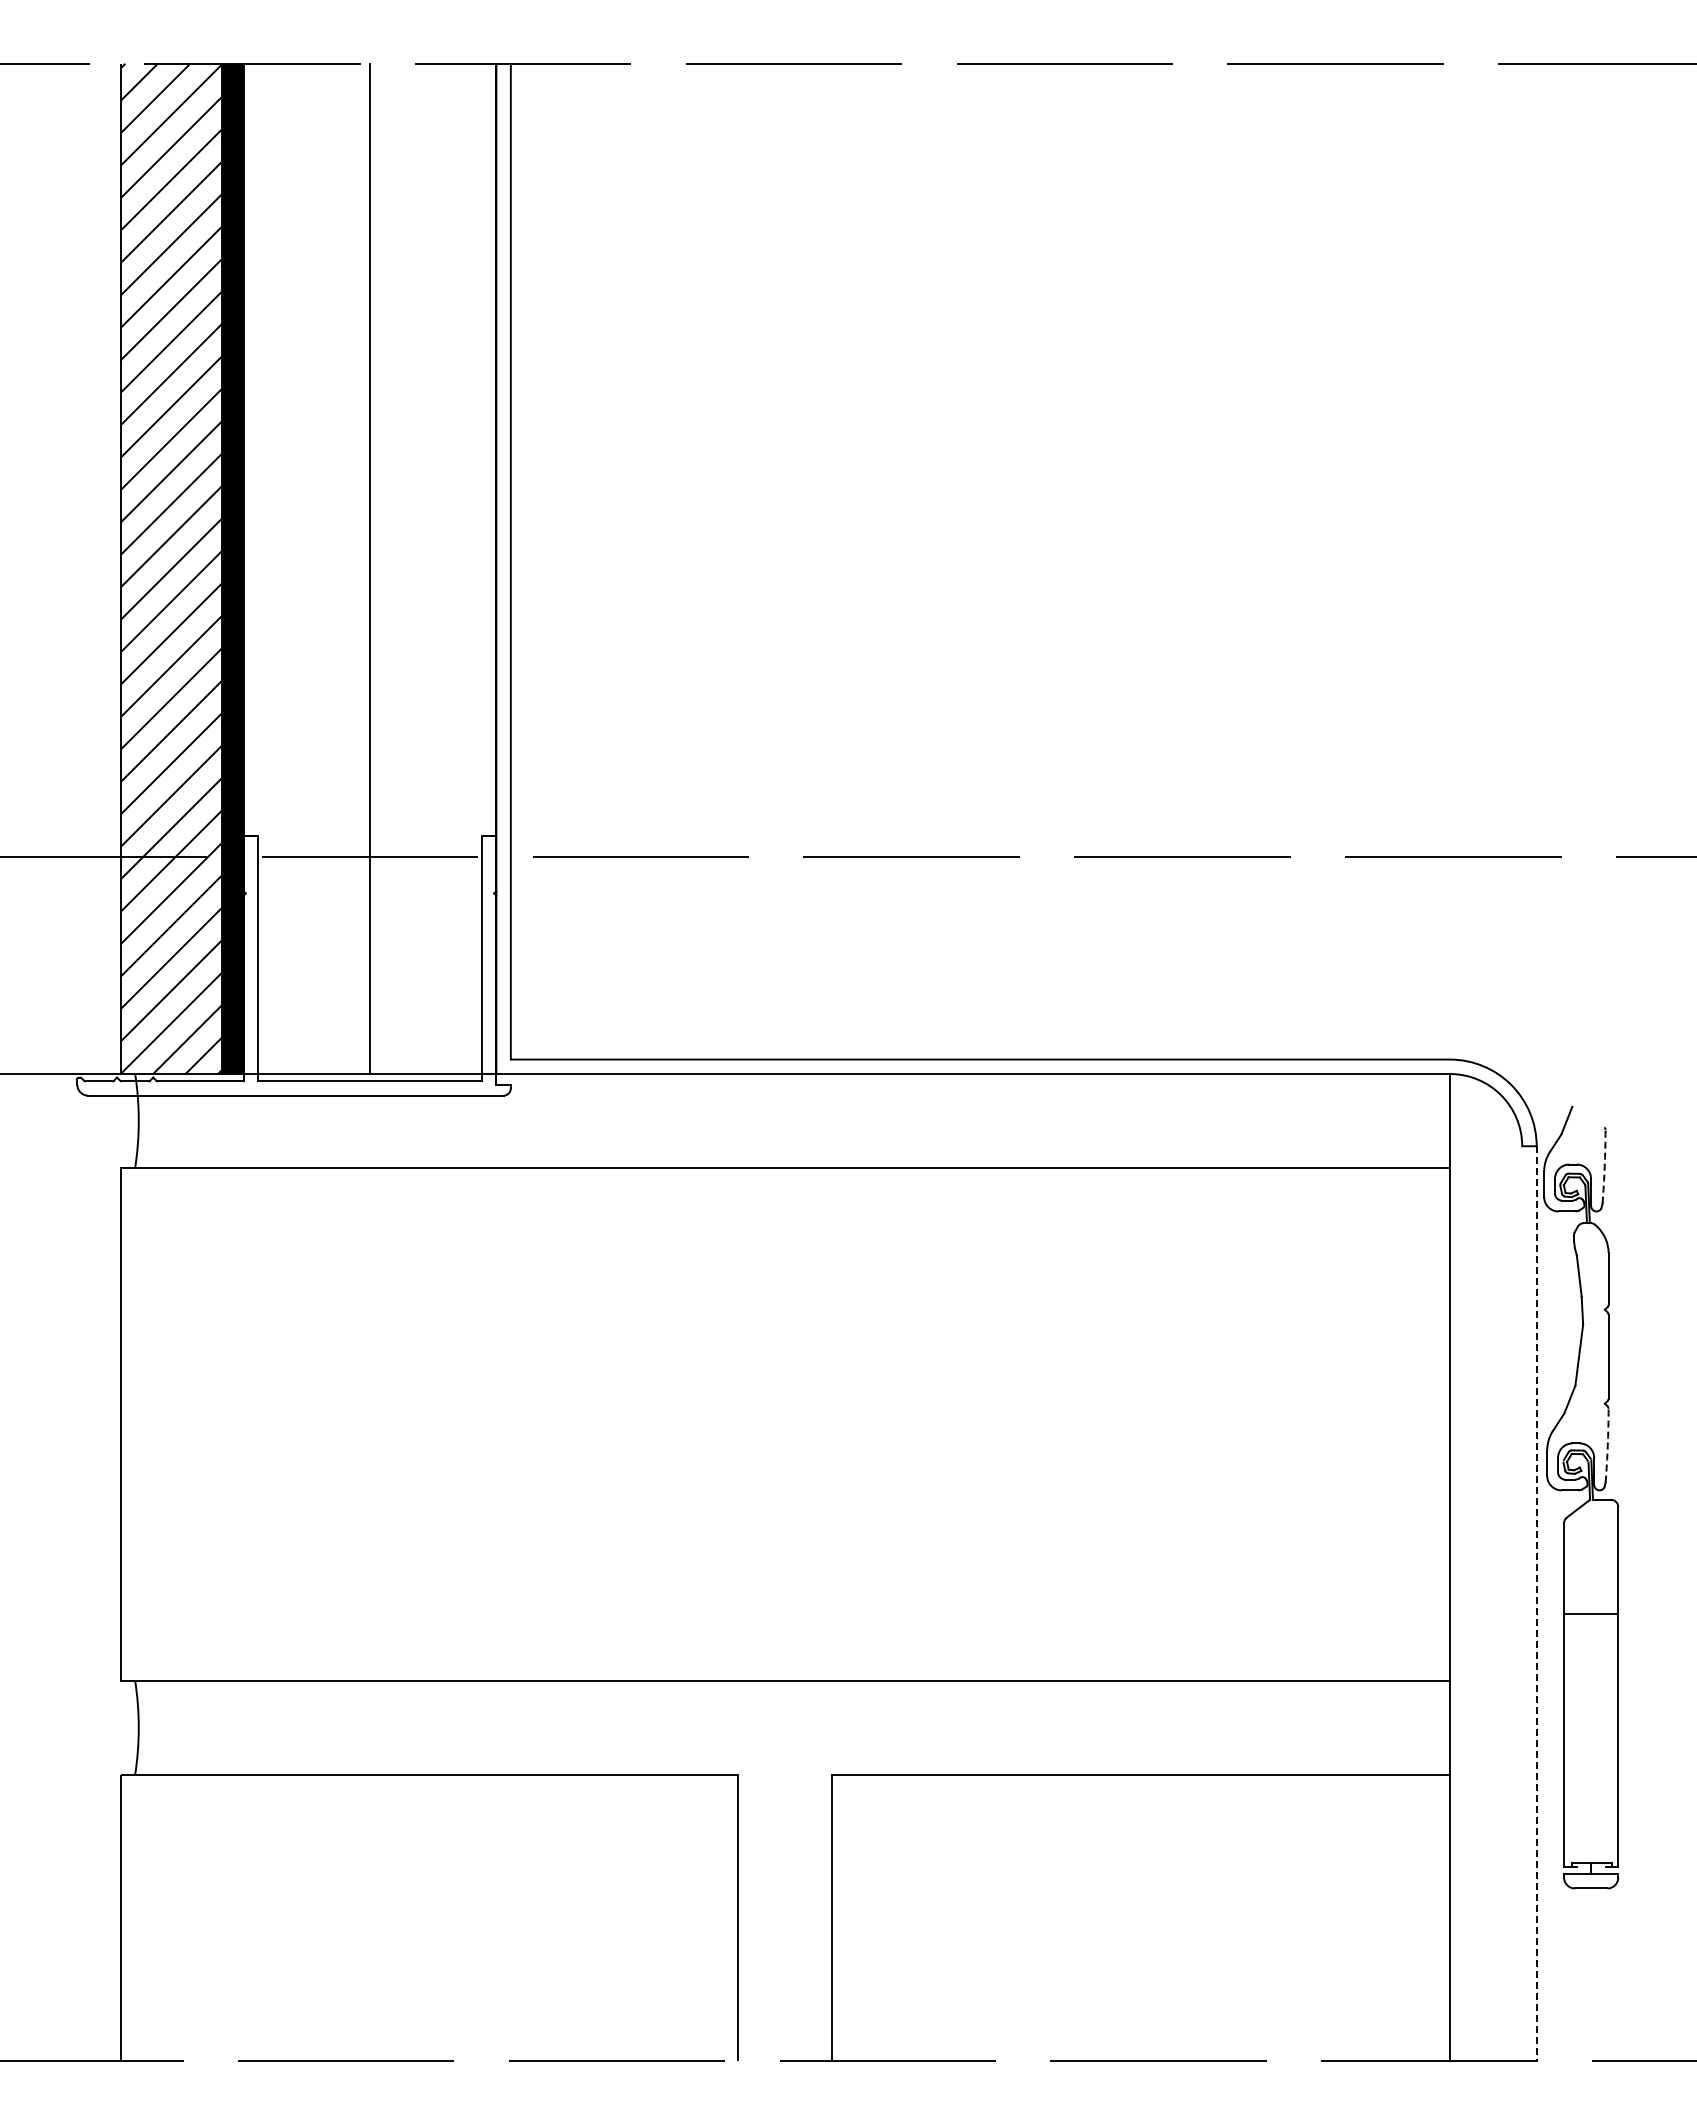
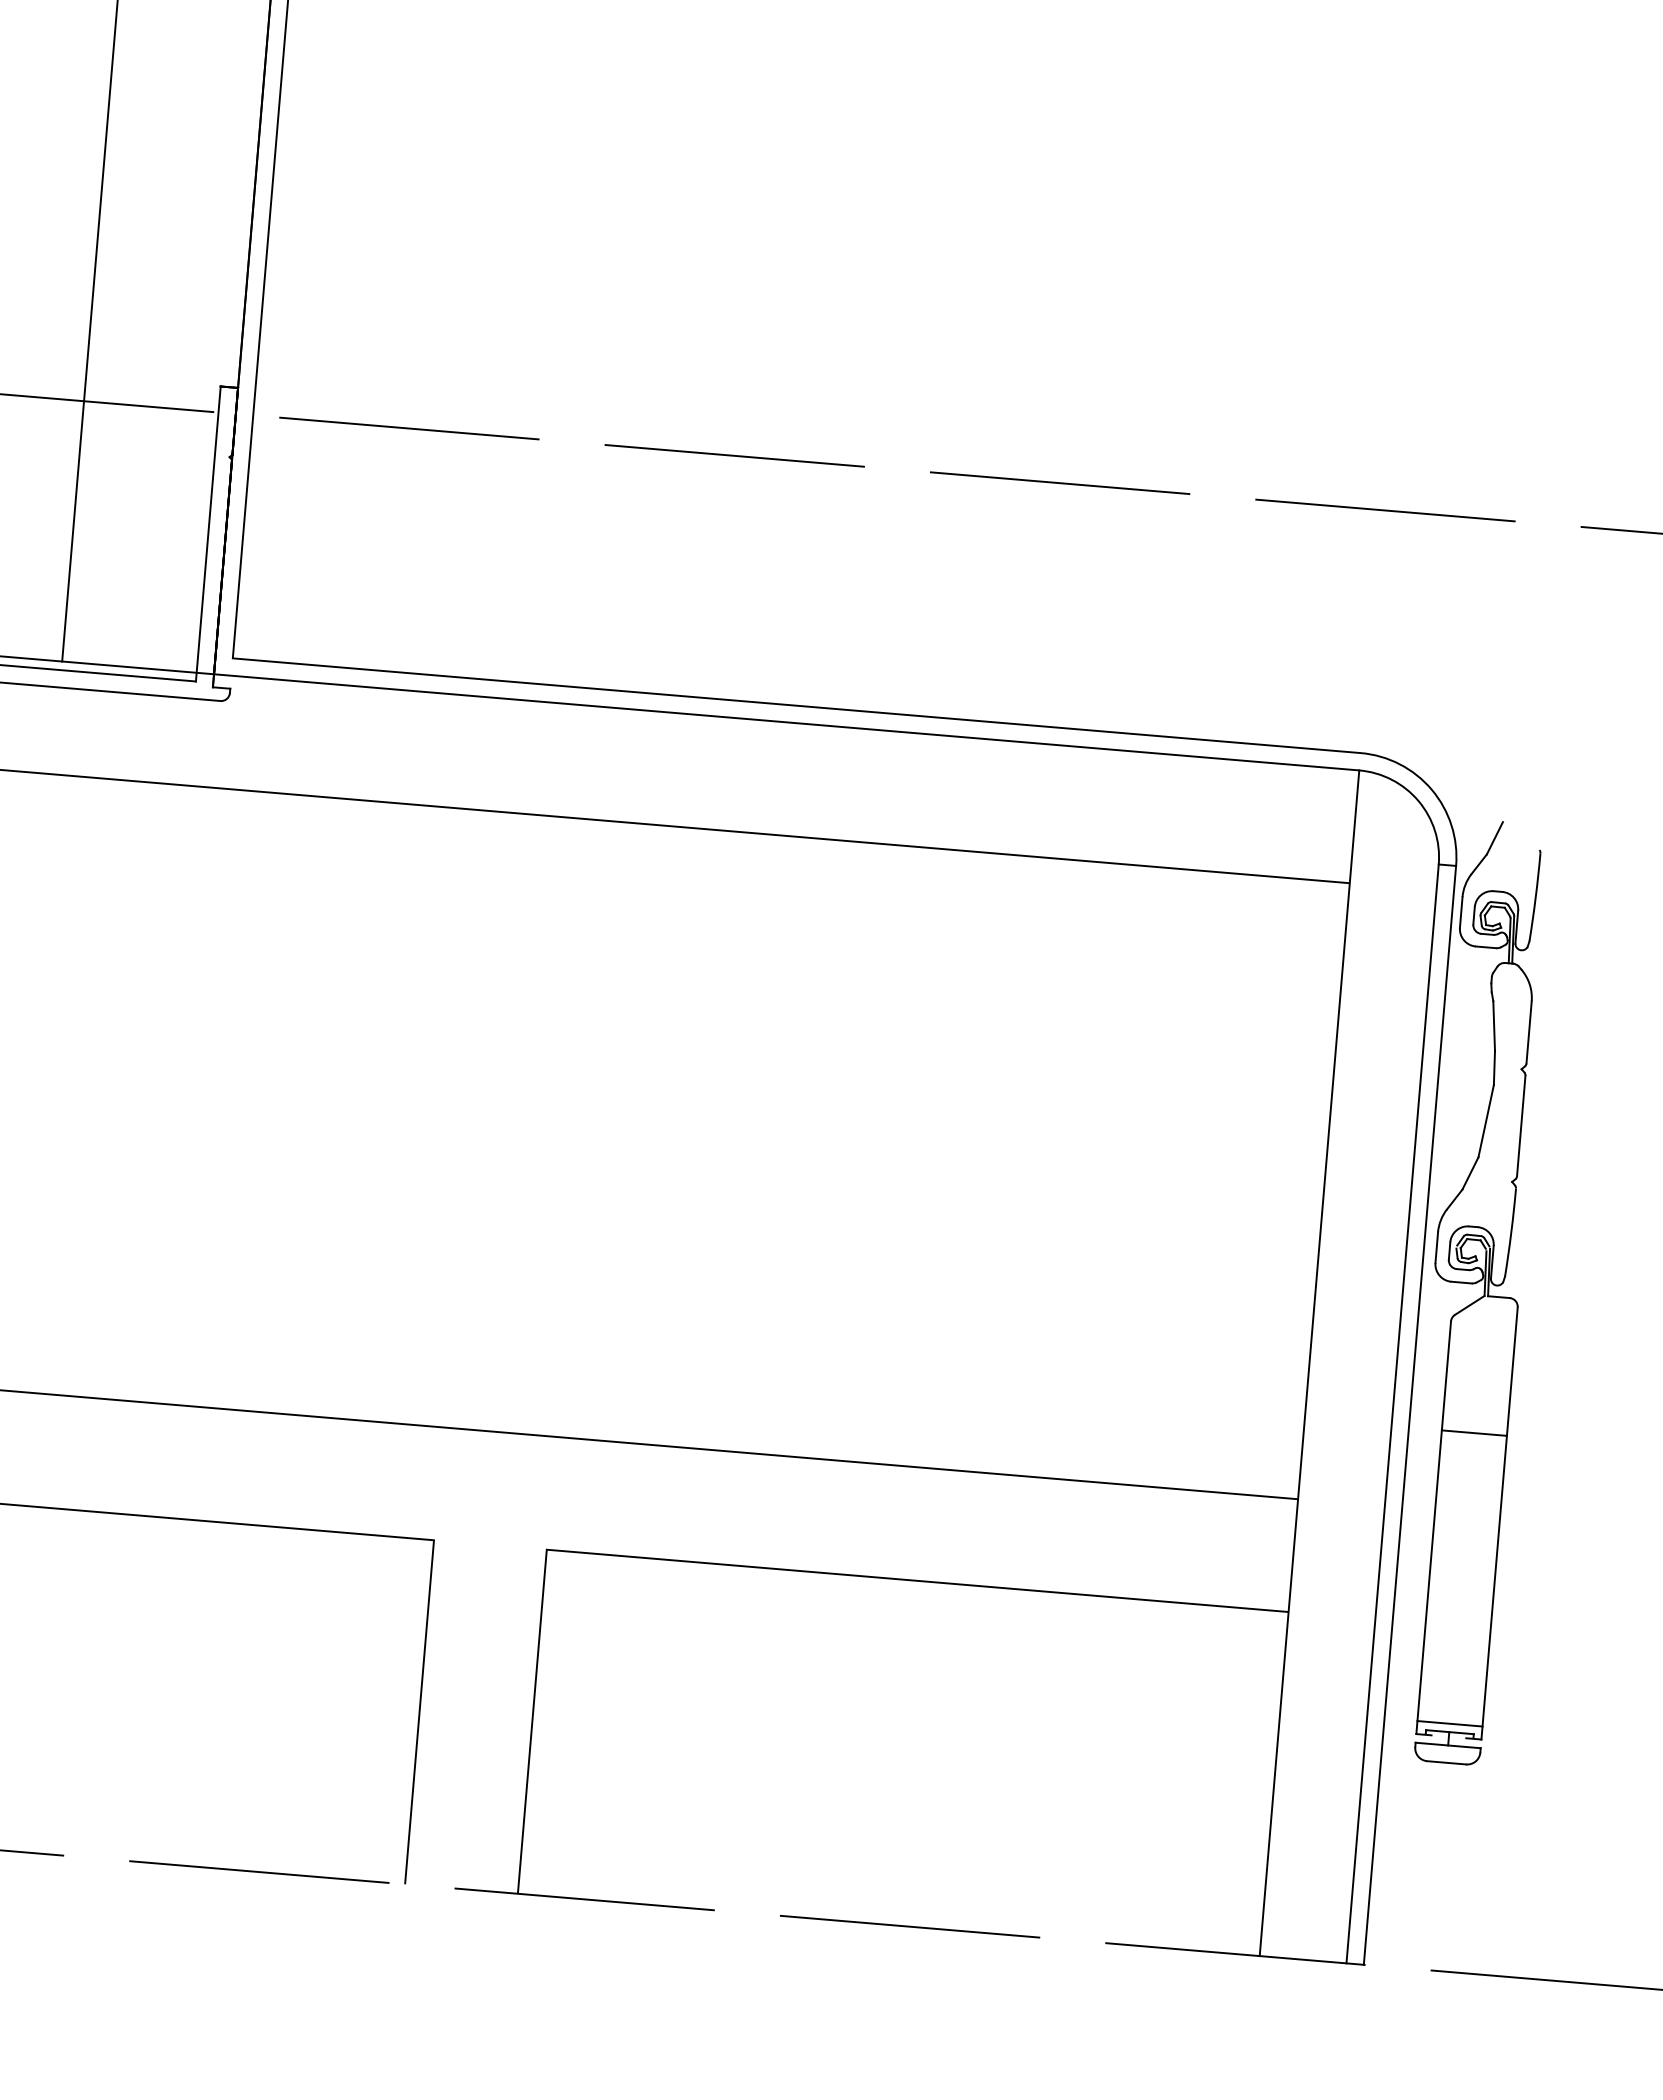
arc: (1604, 1166) -> (1535, 897), dashed -> solid
arc: (1607, 1445) -> (1510, 1232), dashed -> solid
line: (1522, 1603) -> (1392, 1413), added
line: (1536, 1604) -> (1409, 1416), dashed -> solid
line: (1591, 1855) -> (1450, 1723), added

